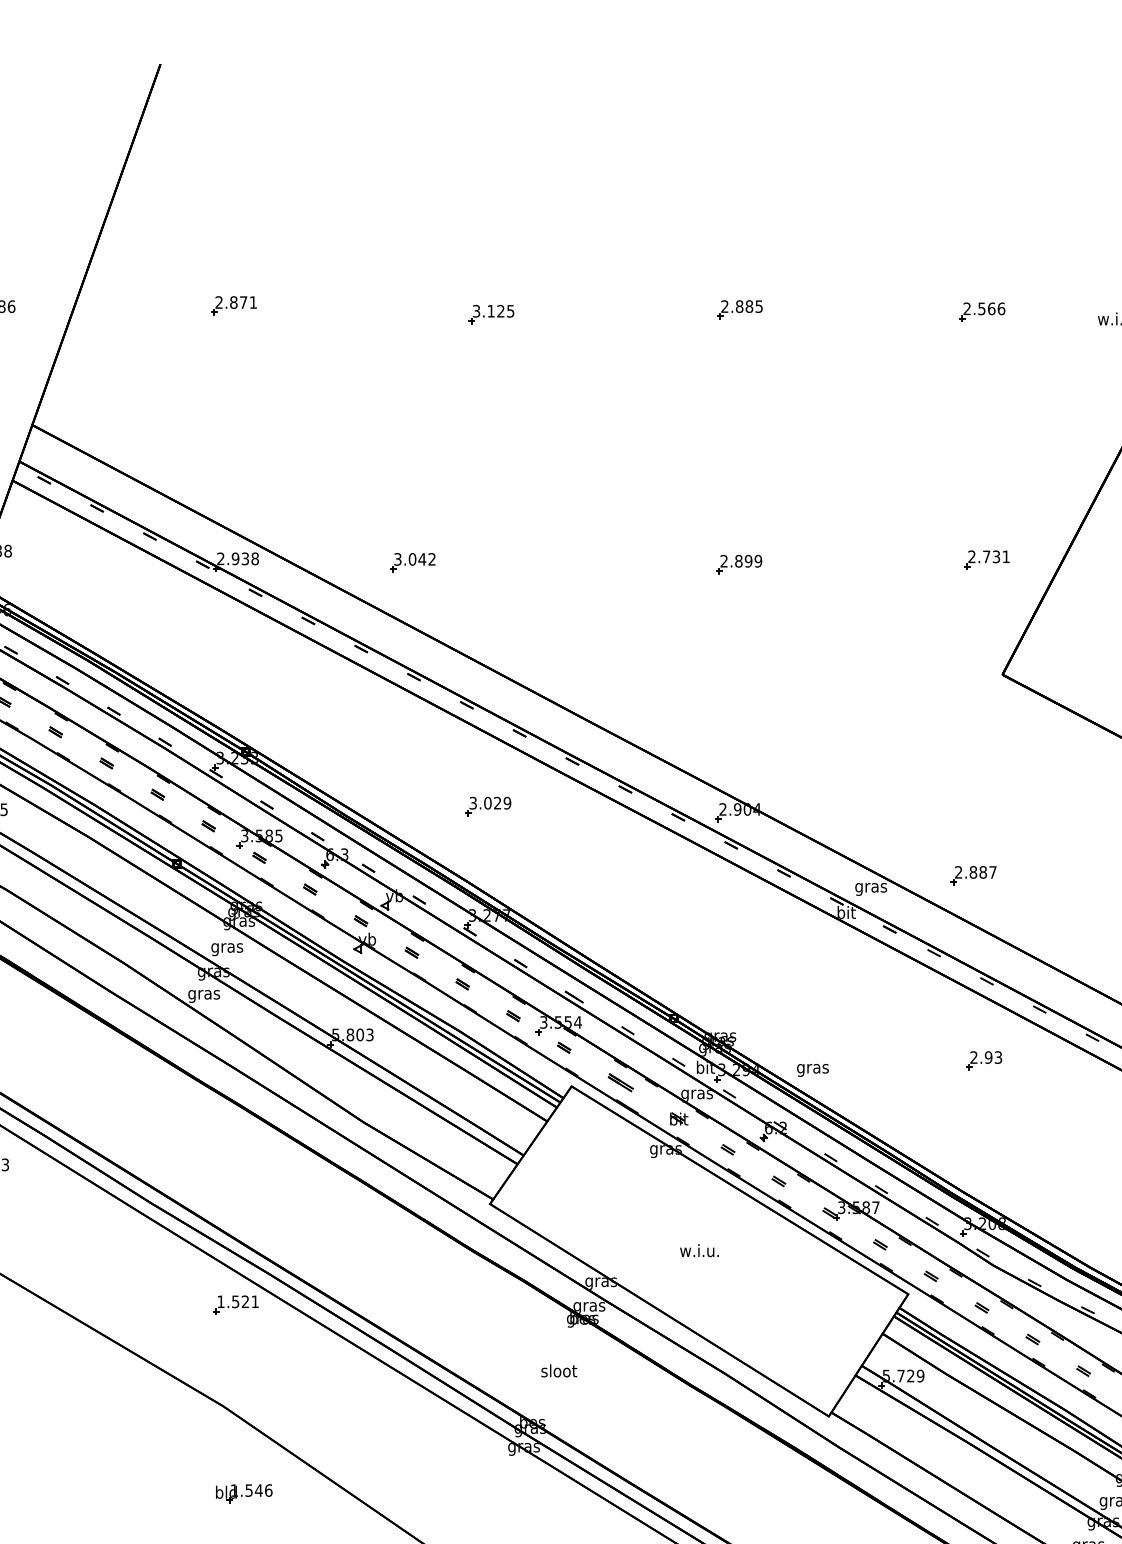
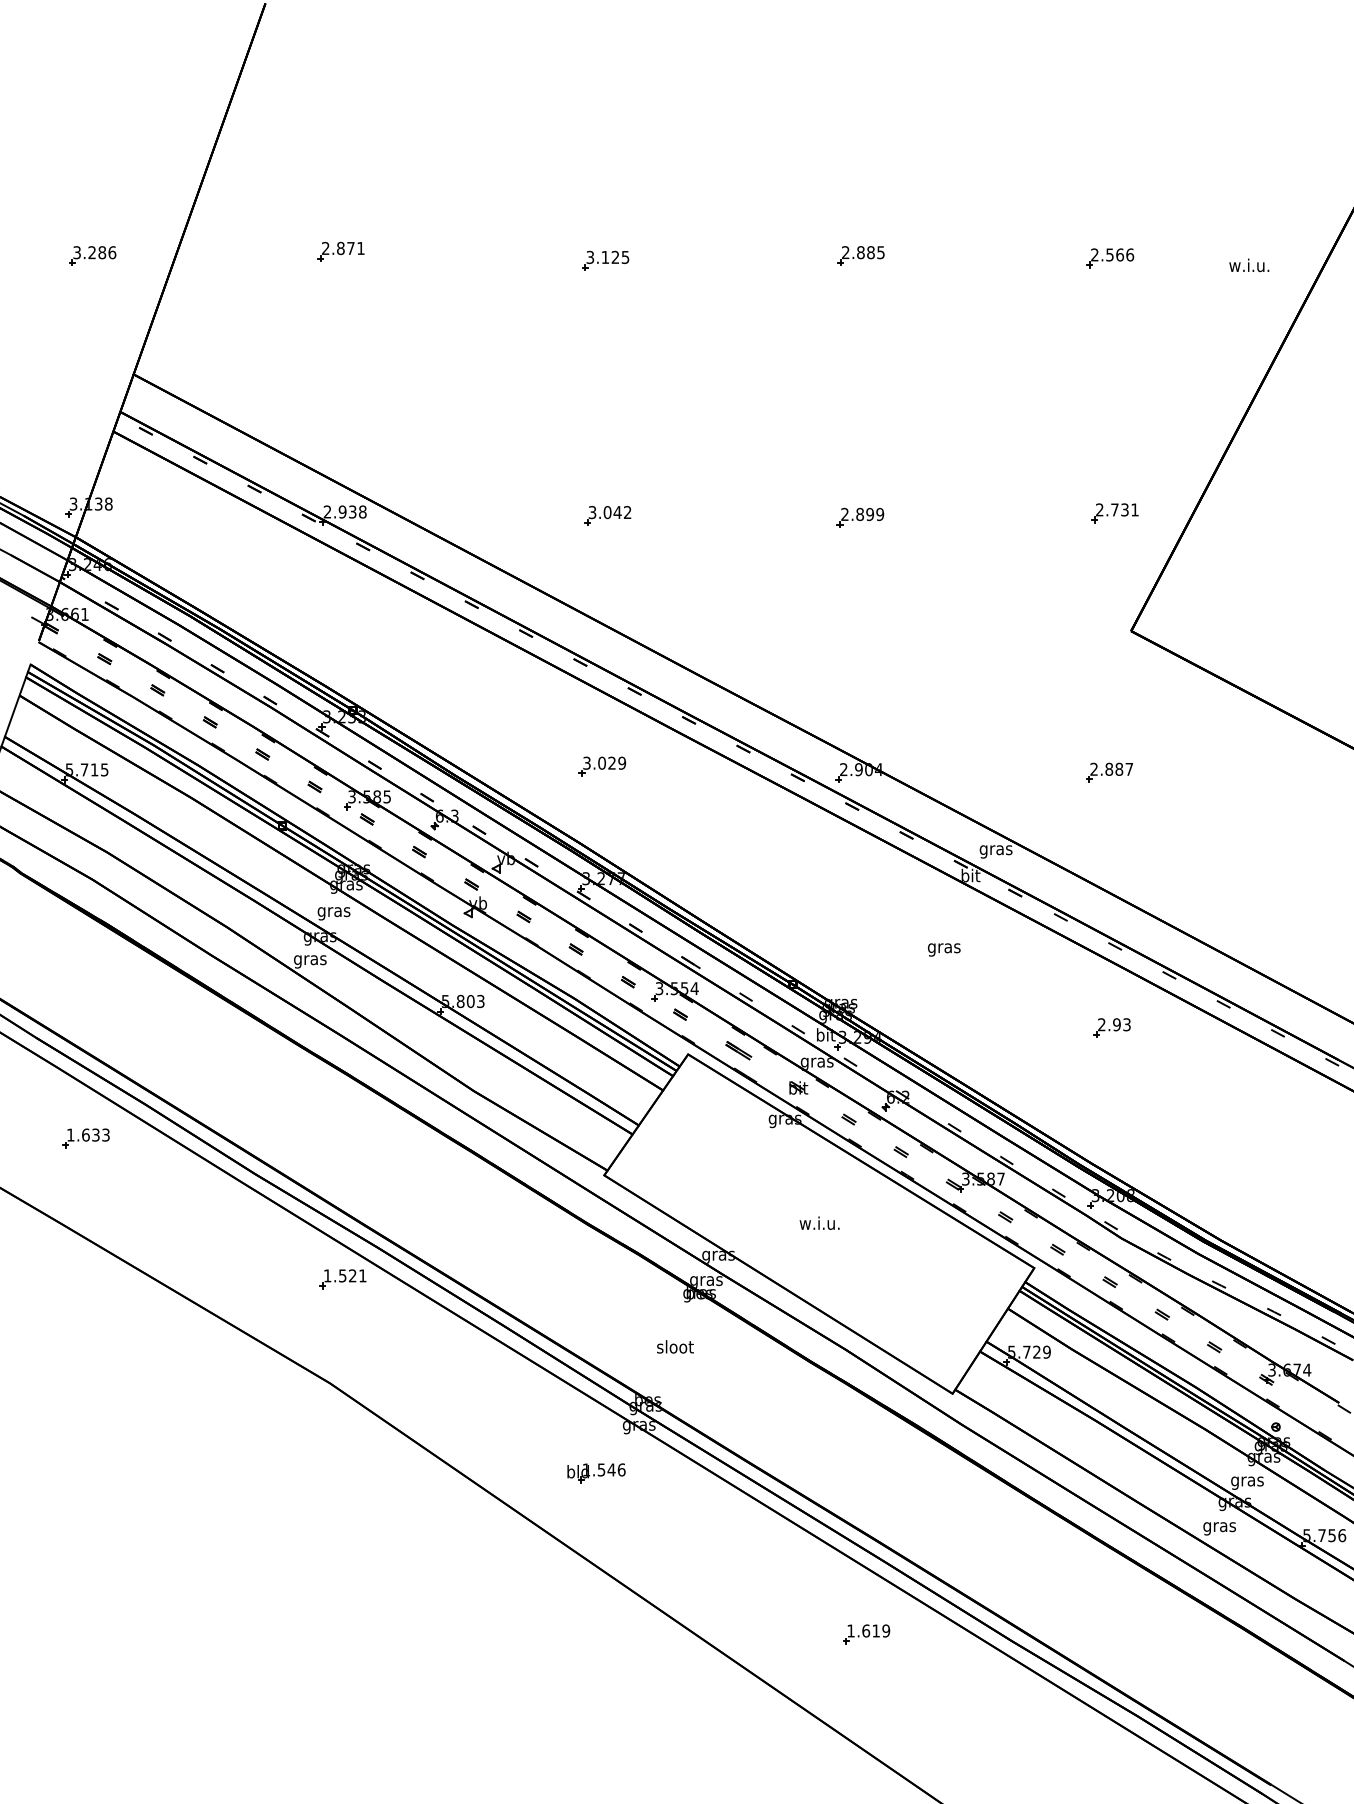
part: (412, 562) -> (607, 515), moved
part: (973, 875) -> (1109, 772), moved
text: (813, 1069) -> (944, 949), moved
part: (244, 1494) -> (596, 1473), moved

